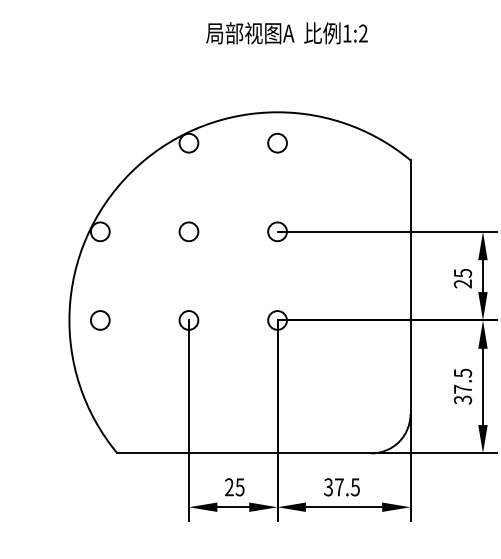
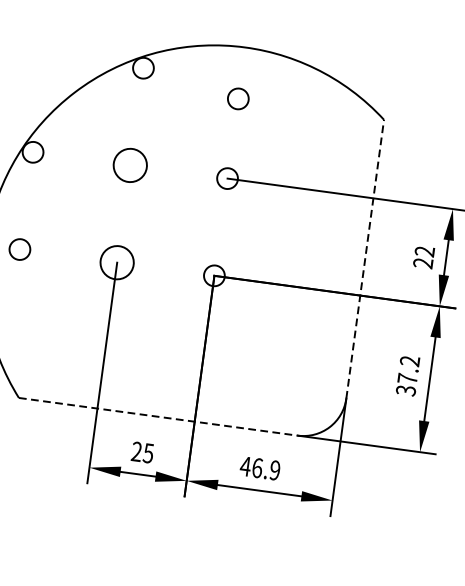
circle: (277, 142) -> (238, 98), moved
circle: (188, 231) -> (129, 165), size x1.6
text: (462, 272) -> (424, 250), 25 -> 22
line: (410, 286) -> (365, 258), solid -> dashed
circle: (188, 320) -> (116, 262), size x1.6
text: (462, 372) -> (409, 360), 37.5 -> 37.2
line: (244, 453) -> (158, 416), solid -> dashed
text: (341, 487) -> (259, 468), 37.5 -> 46.9

